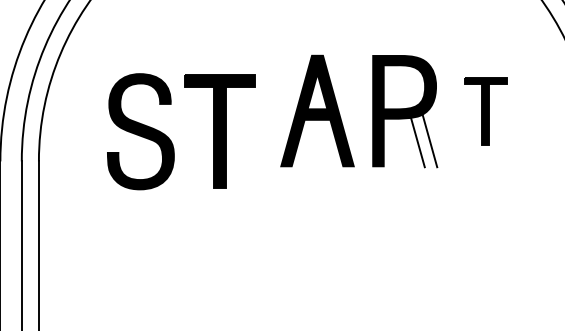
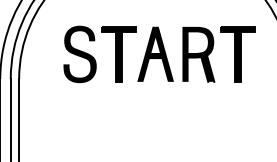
part: (484, 111) -> (237, 54), size x1.67
part: (180, 131) -> (99, 54), moved
fill: (423, 137) -> (207, 67), added

